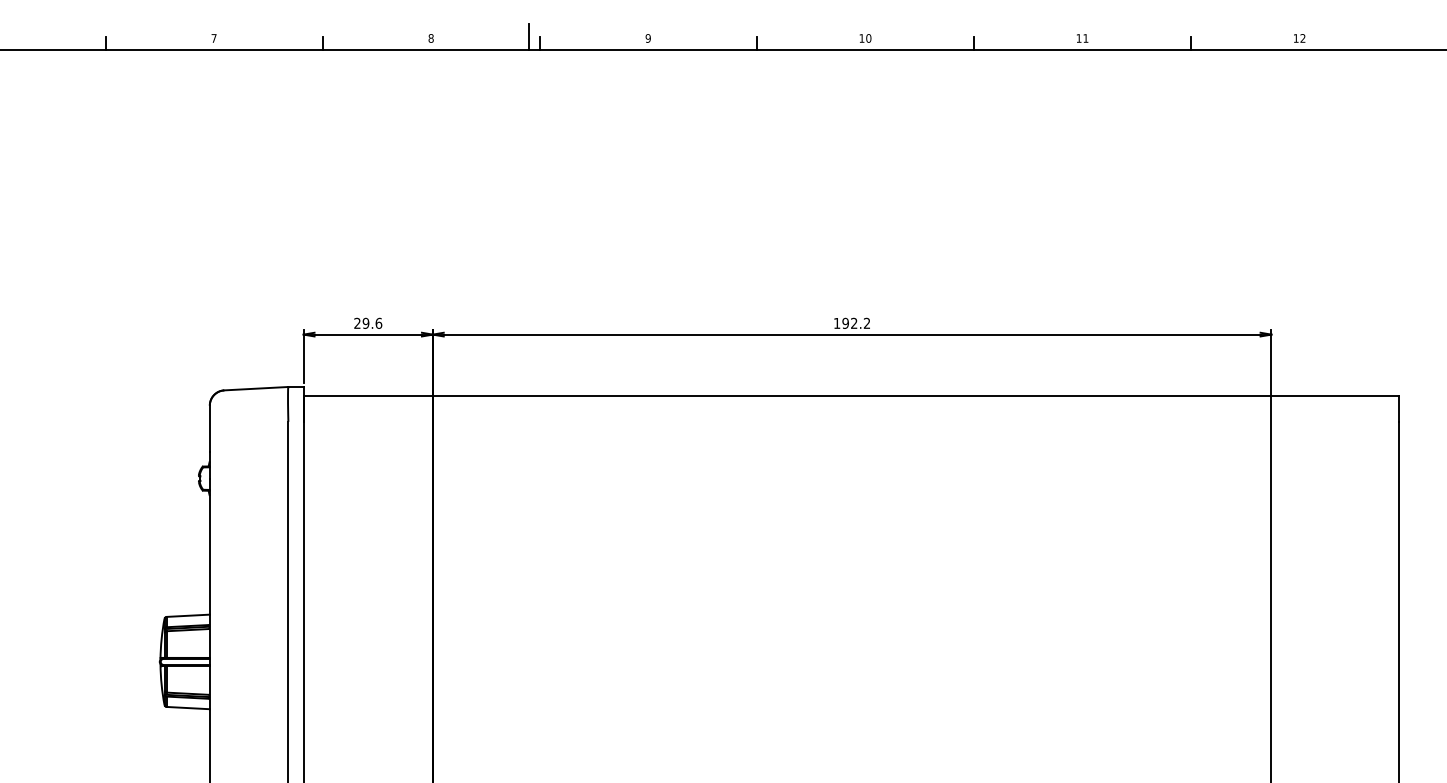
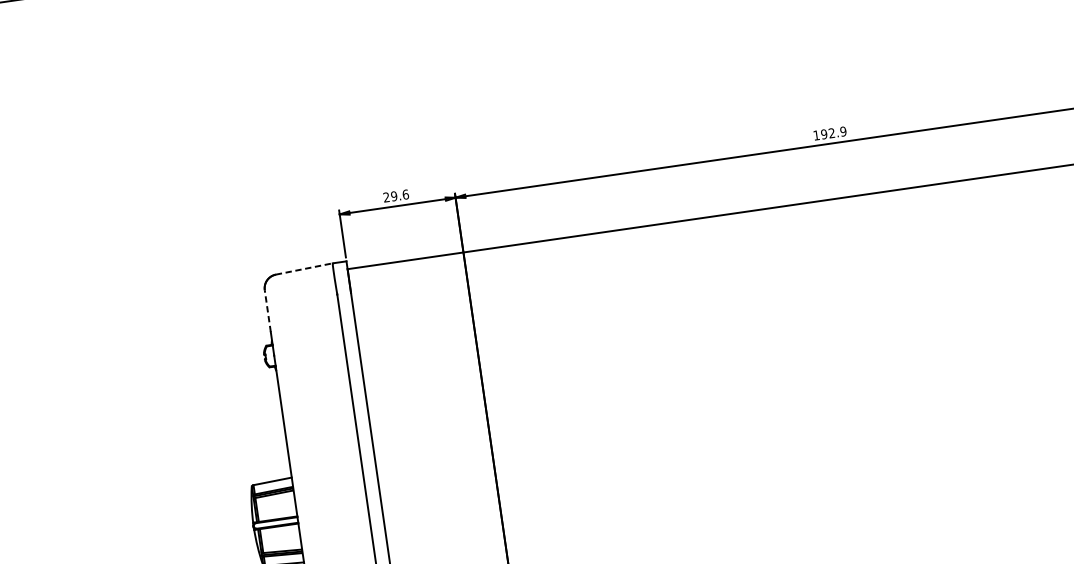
text: (866, 323) -> (842, 131), 192.2 -> 192.9
line: (256, 388) -> (304, 268), solid -> dashed
line: (209, 428) -> (267, 310), solid -> dashed

